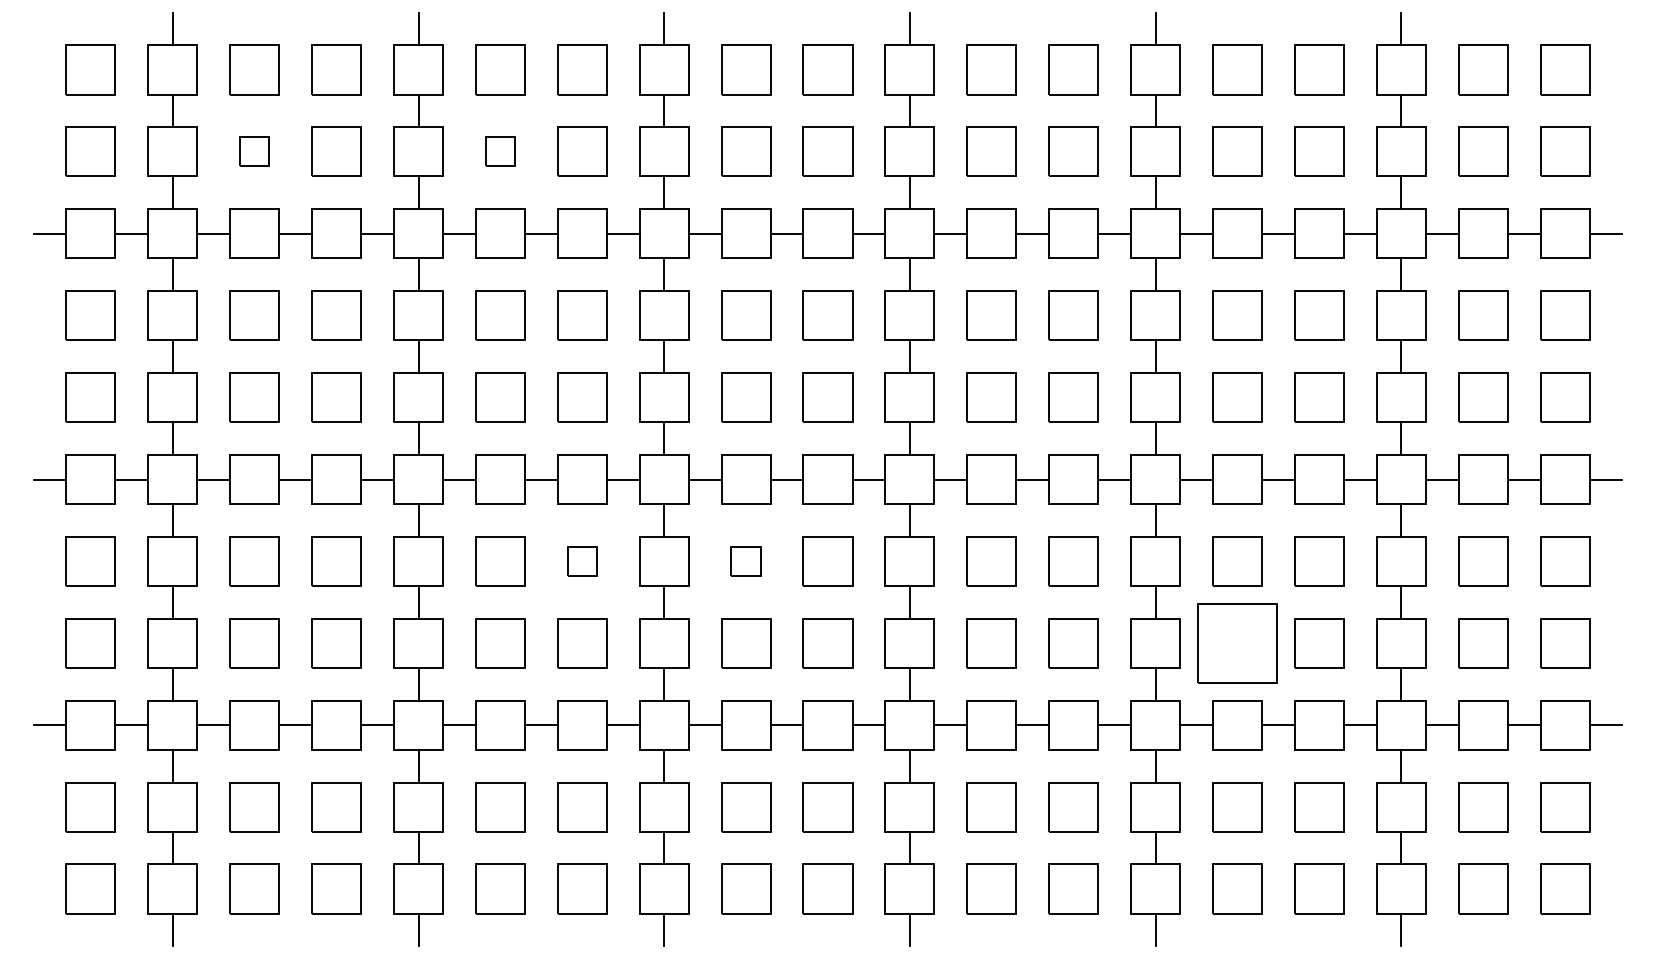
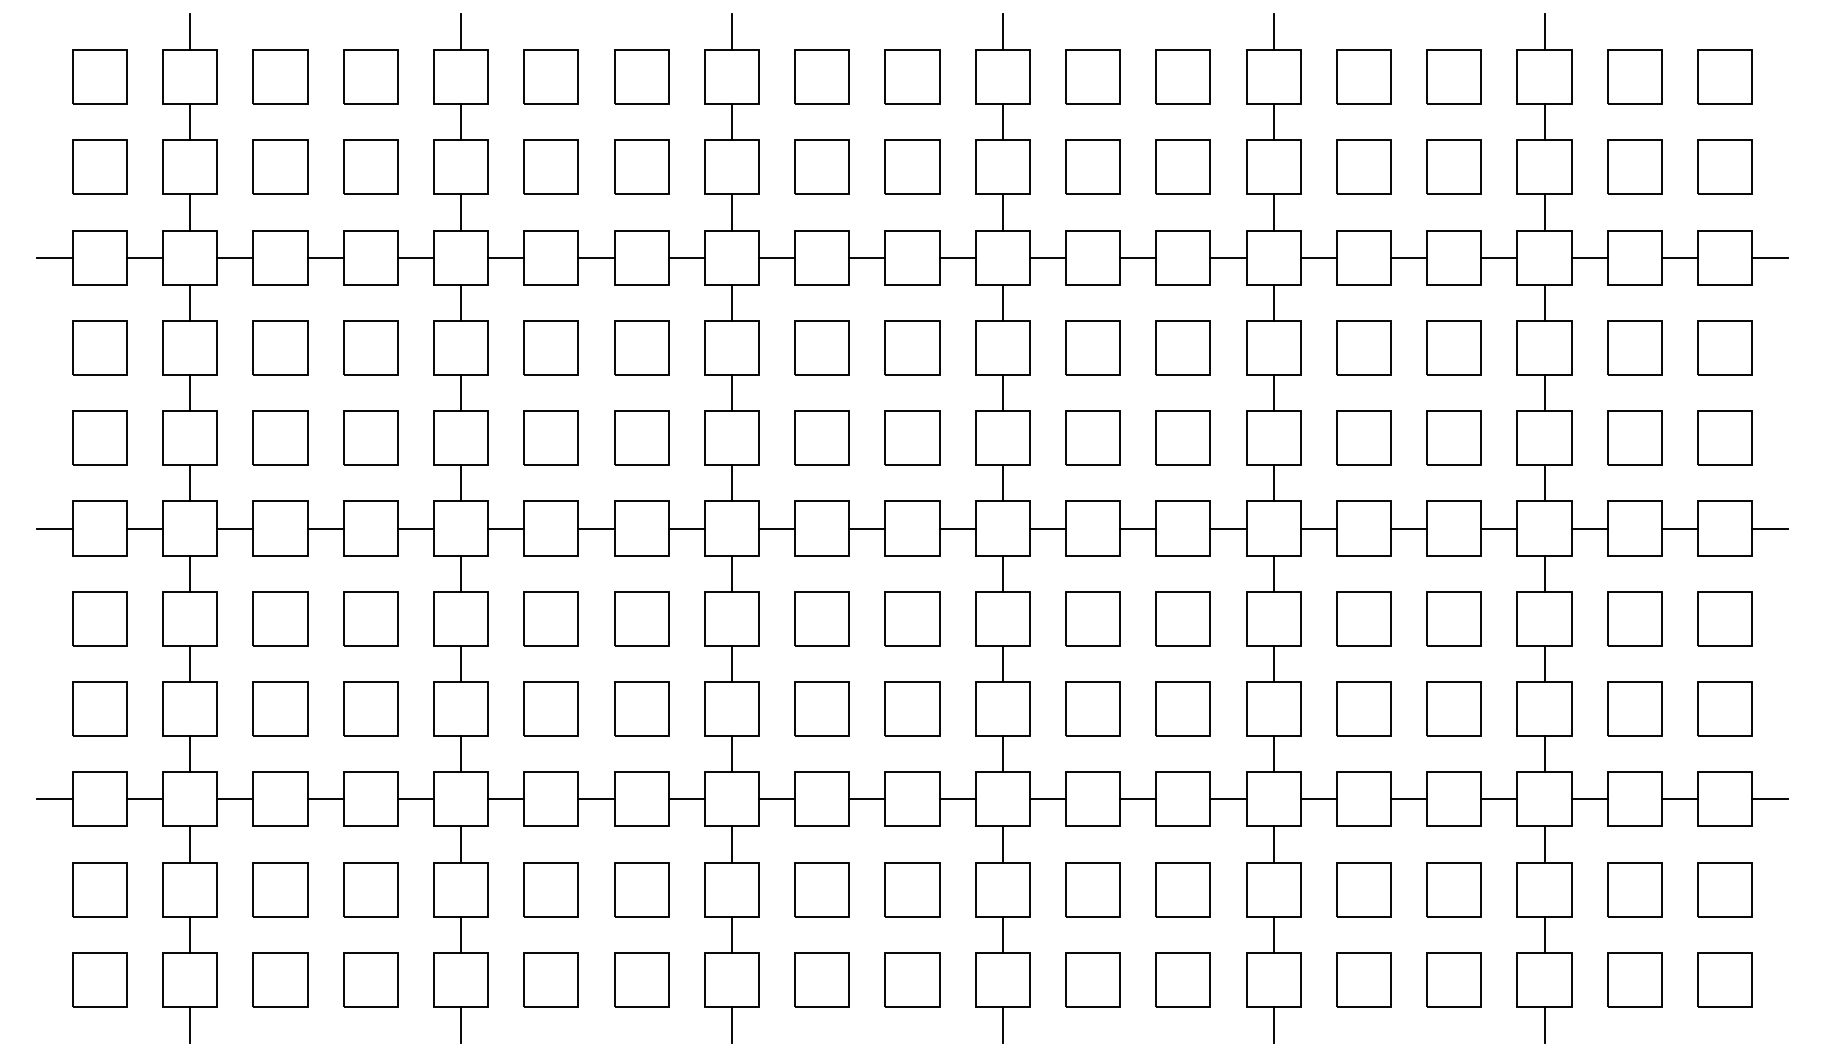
part: (254, 151) -> (280, 166), size x1.67
part: (499, 151) -> (550, 166), size x1.67
part: (582, 561) -> (641, 618), size x1.67
part: (745, 561) -> (821, 618), size x1.67
part: (1237, 642) -> (1363, 708), size x0.62

